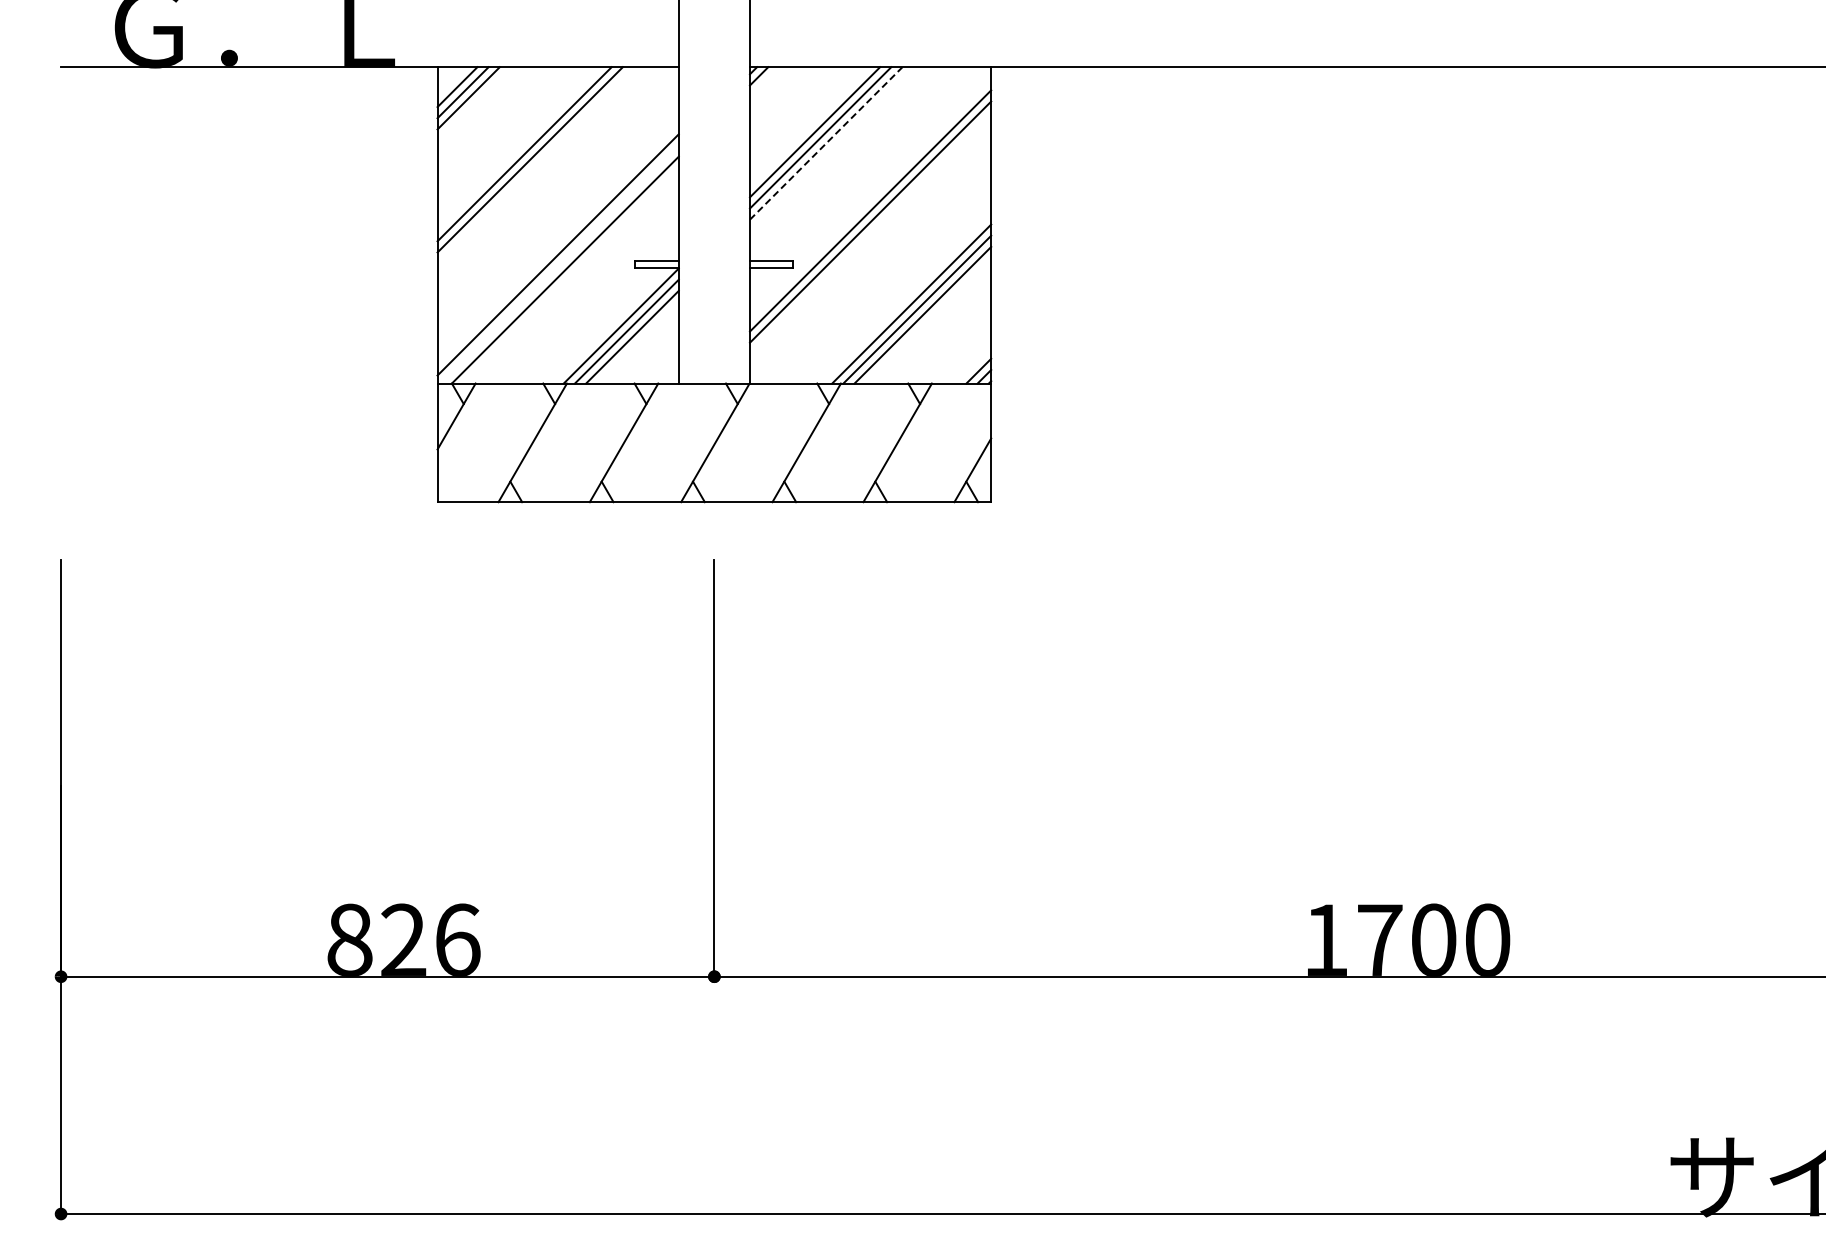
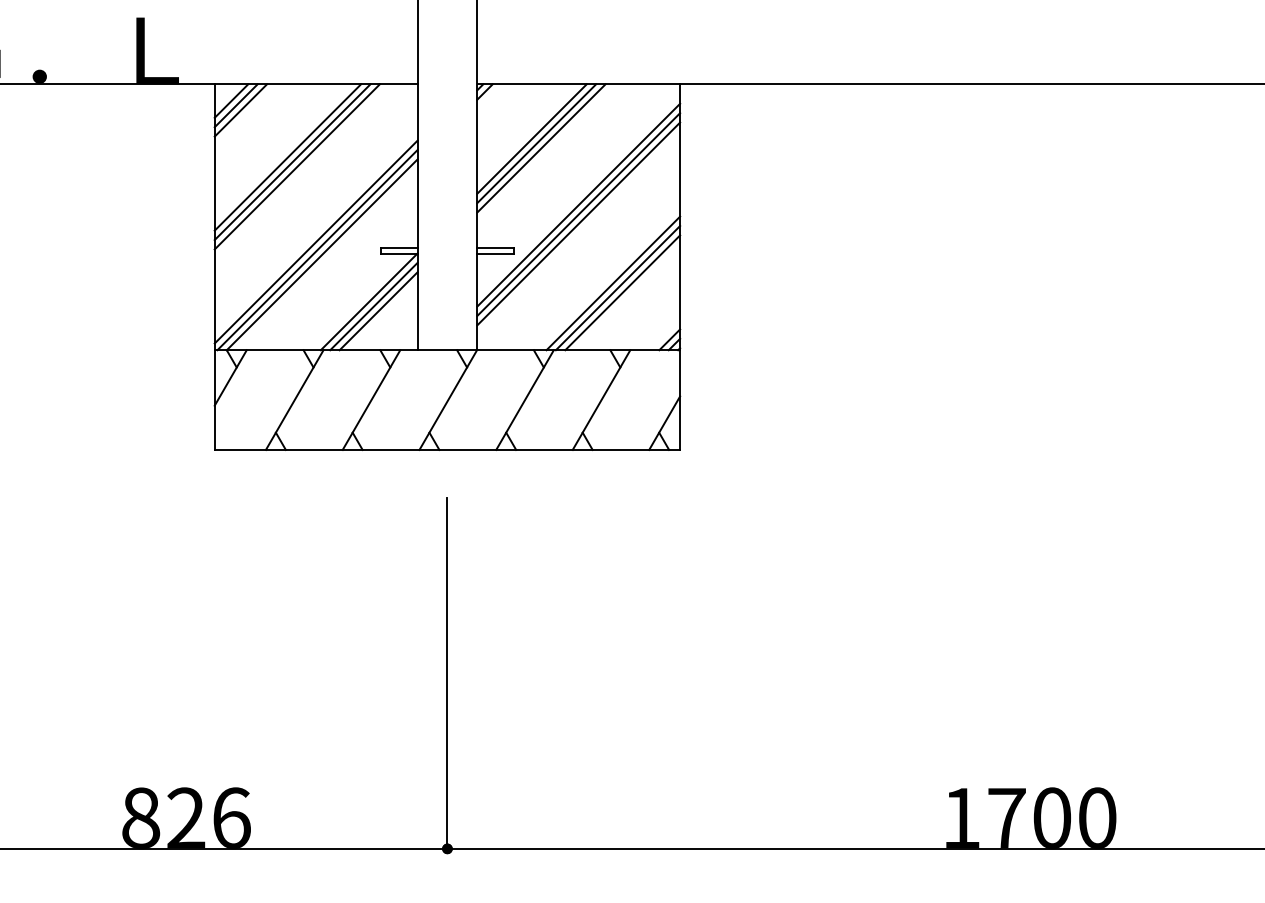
line: (826, 143) -> (541, 148), dashed -> solid
line: (535, 165) -> (297, 166), added
line: (870, 232) -> (578, 223), added
line: (559, 264) -> (317, 250), added

